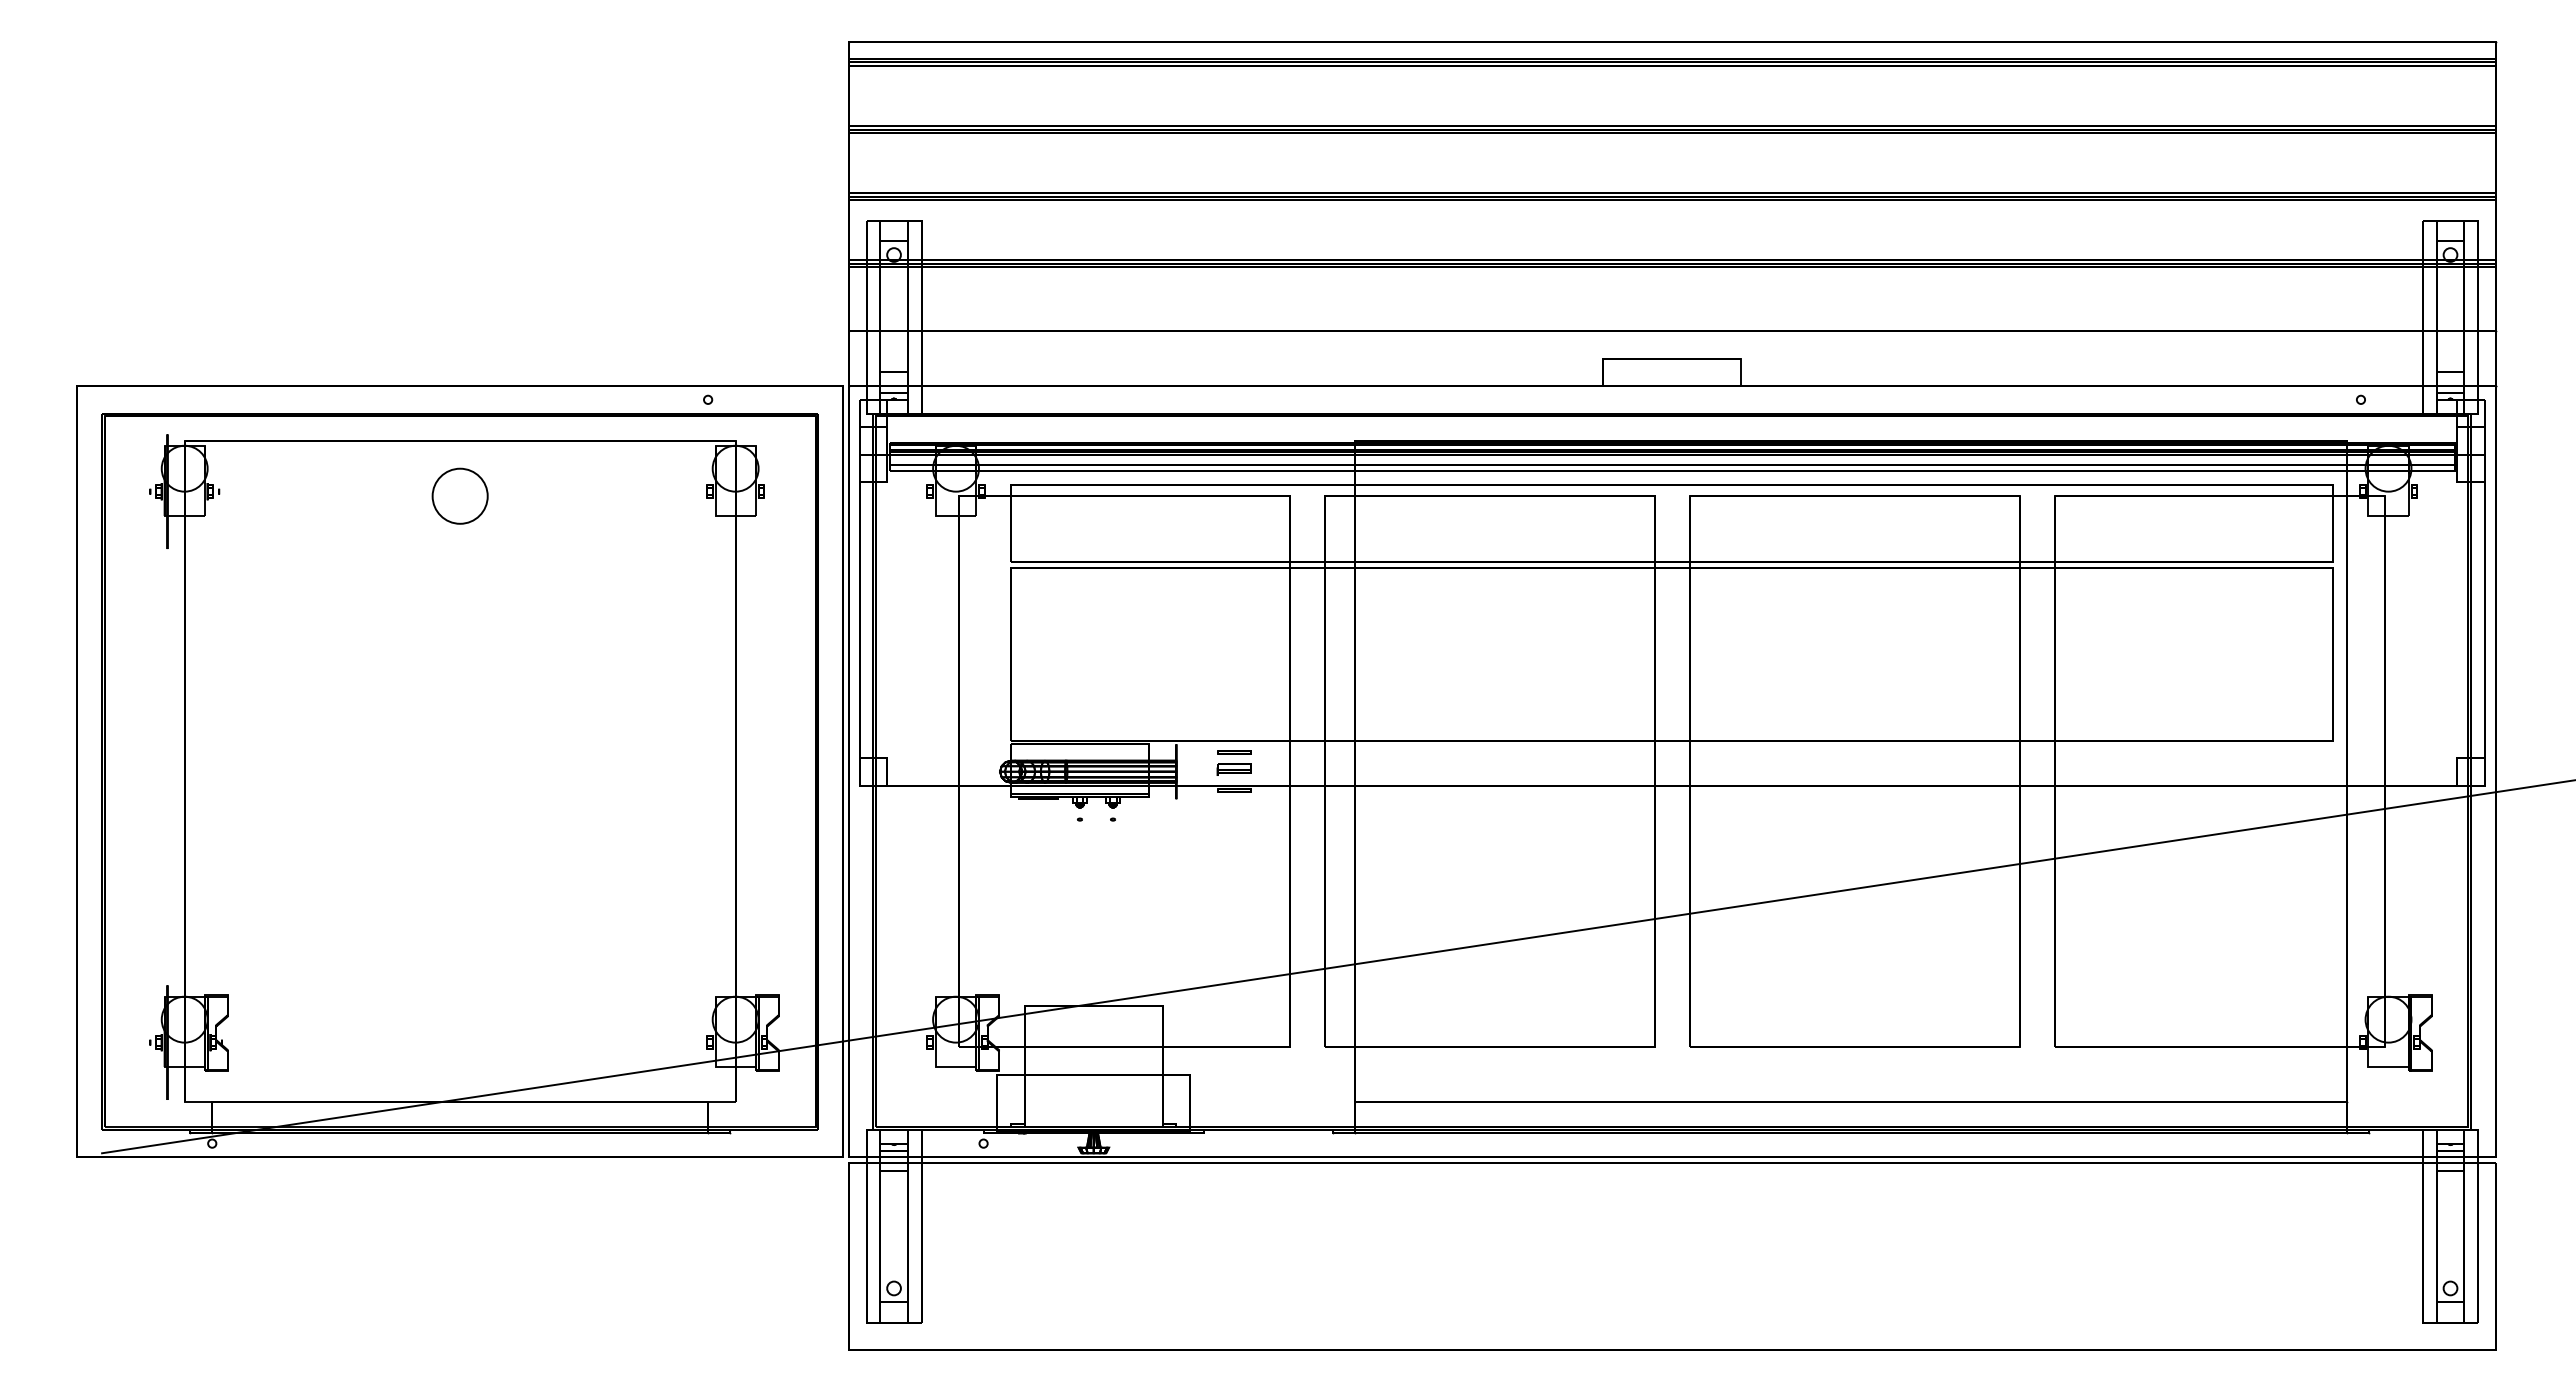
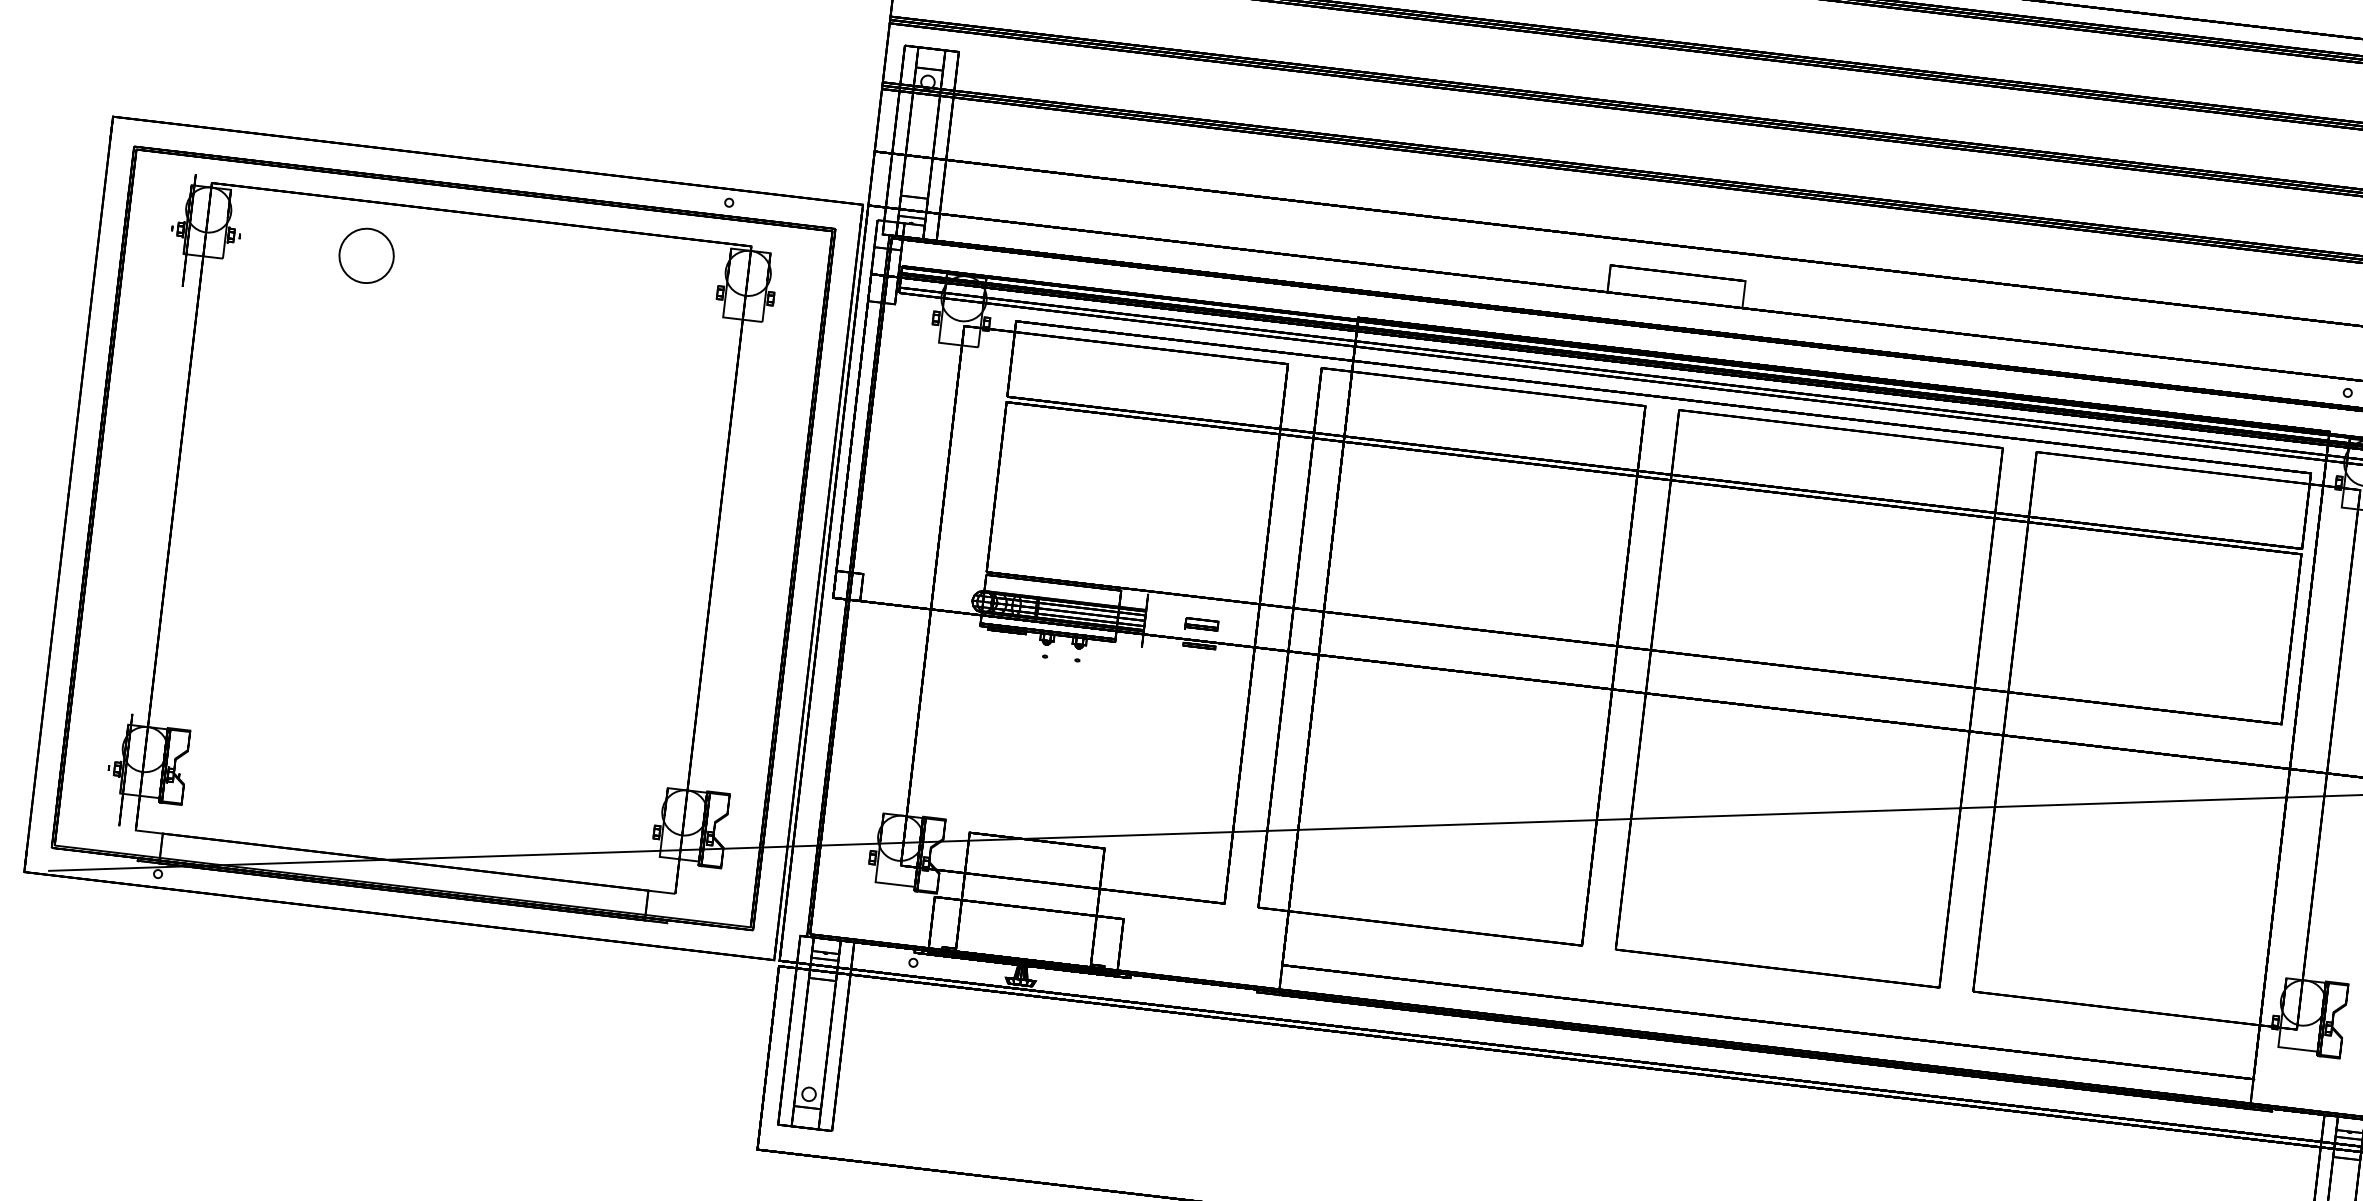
circle: (459, 495) -> (366, 255), moved
line: (1234, 751) -> (1204, 607), removed

